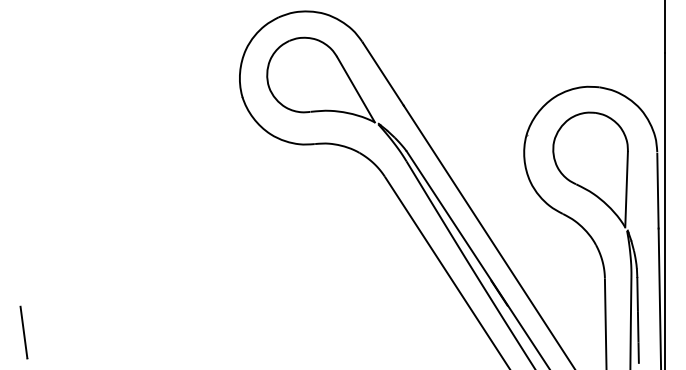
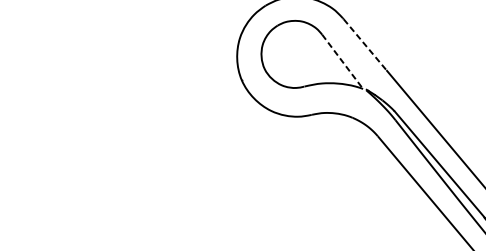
line: (383, 74) -> (365, 45), solid -> dashed
line: (356, 89) -> (343, 61), solid -> dashed

